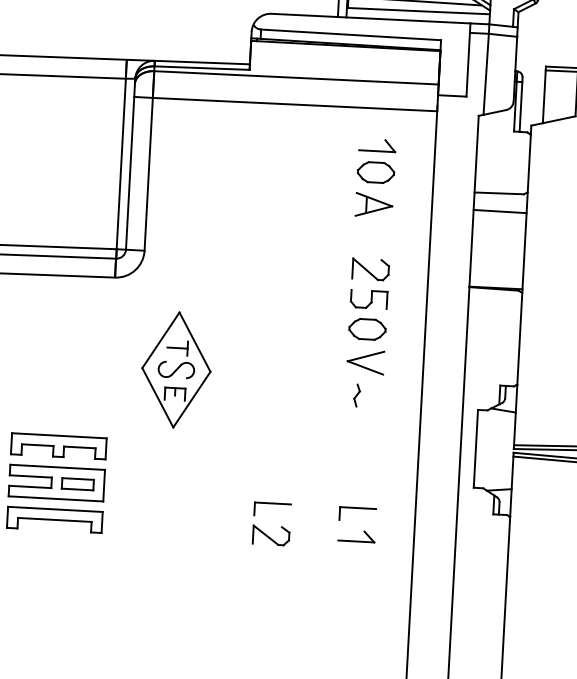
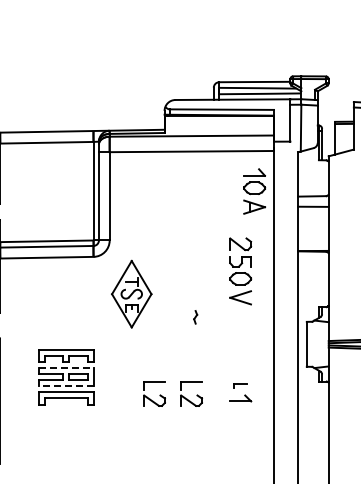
part: (375, 178) -> (254, 191), moved
part: (176, 368) -> (131, 293), moved
part: (356, 395) -> (195, 317), moved
line: (57, 468) -> (66, 368), solid -> dashed
line: (54, 499) -> (65, 386), solid -> dashed
part: (357, 513) -> (240, 385), size x0.6
part: (207, 519) -> (154, 393), added

